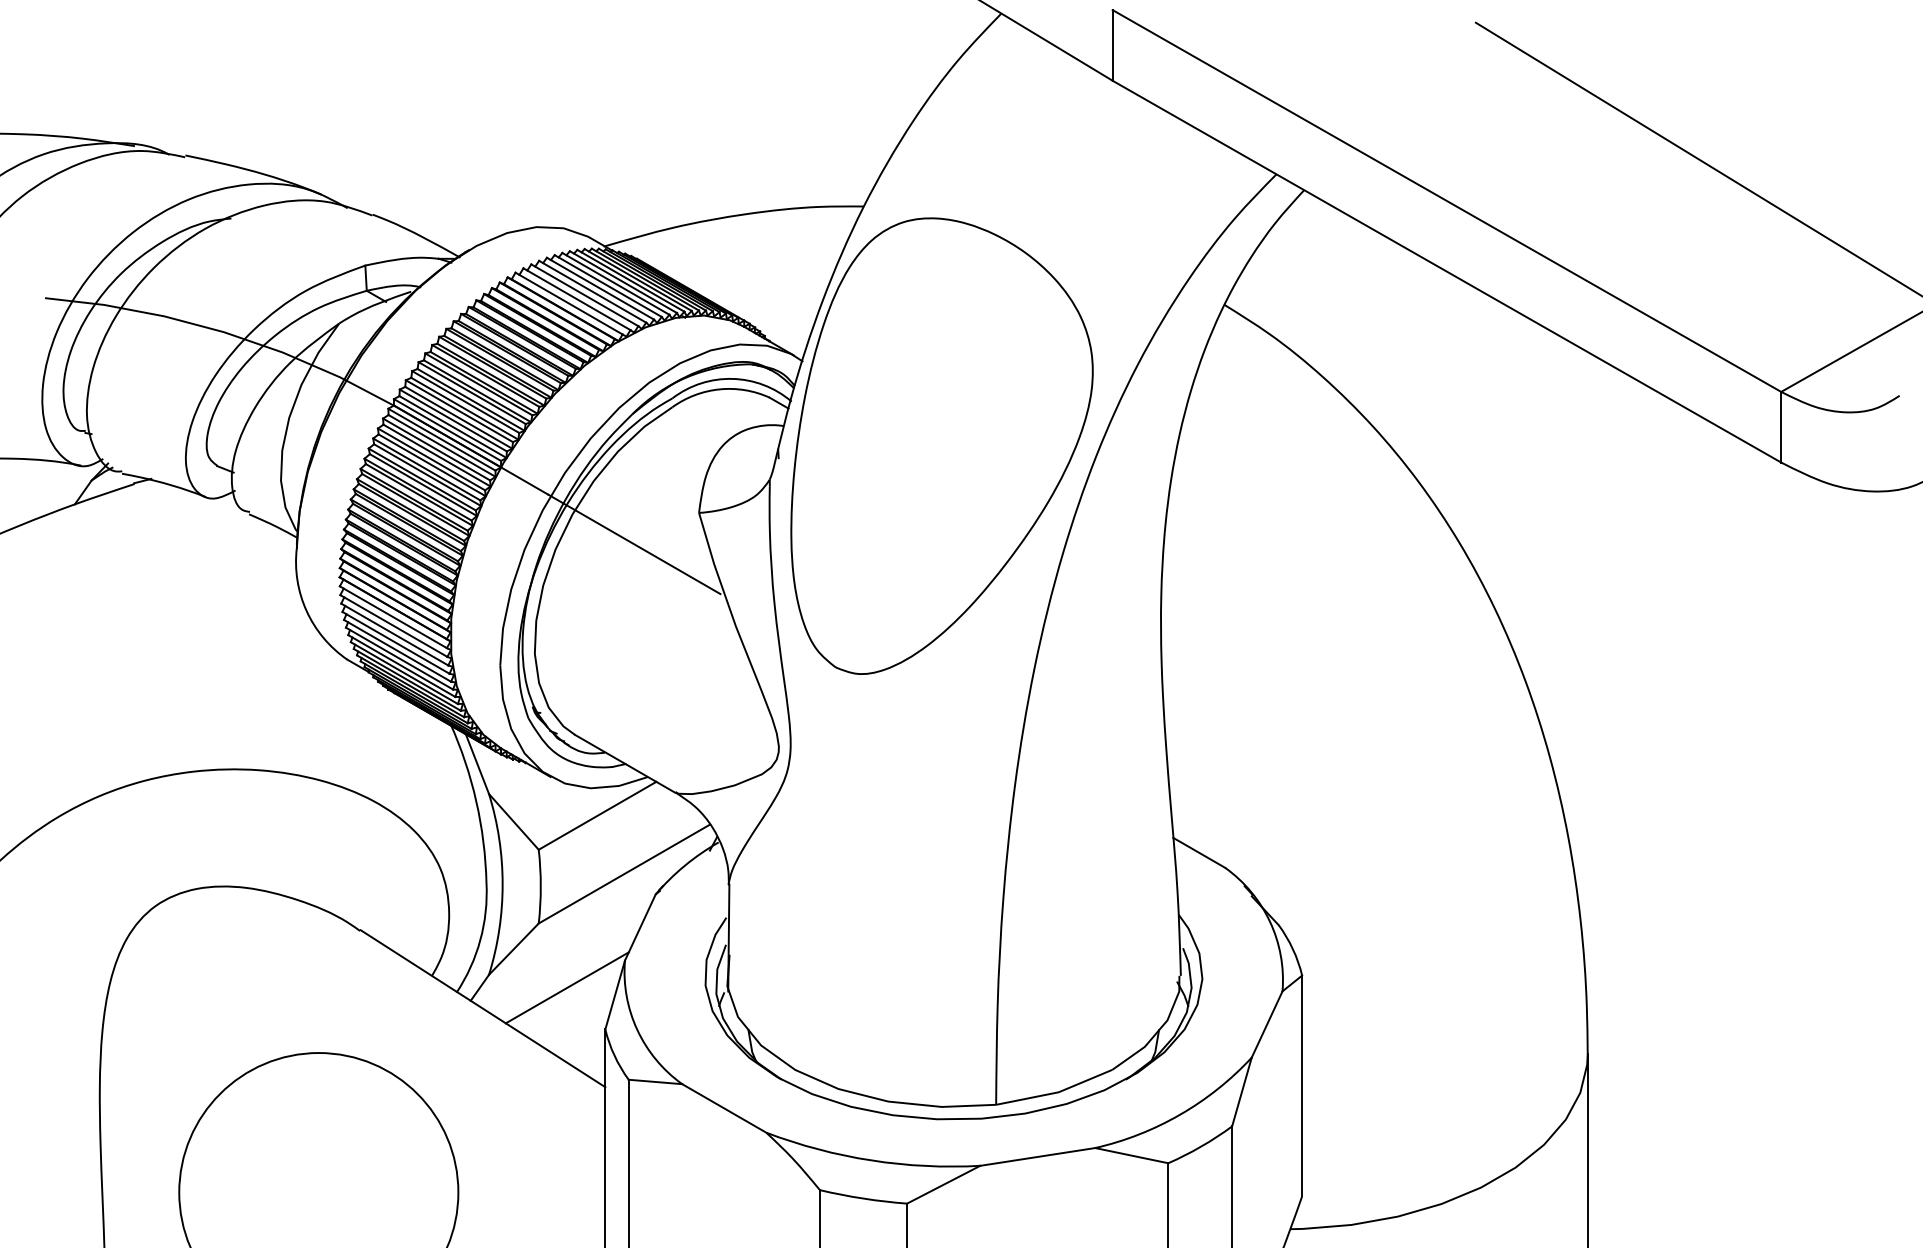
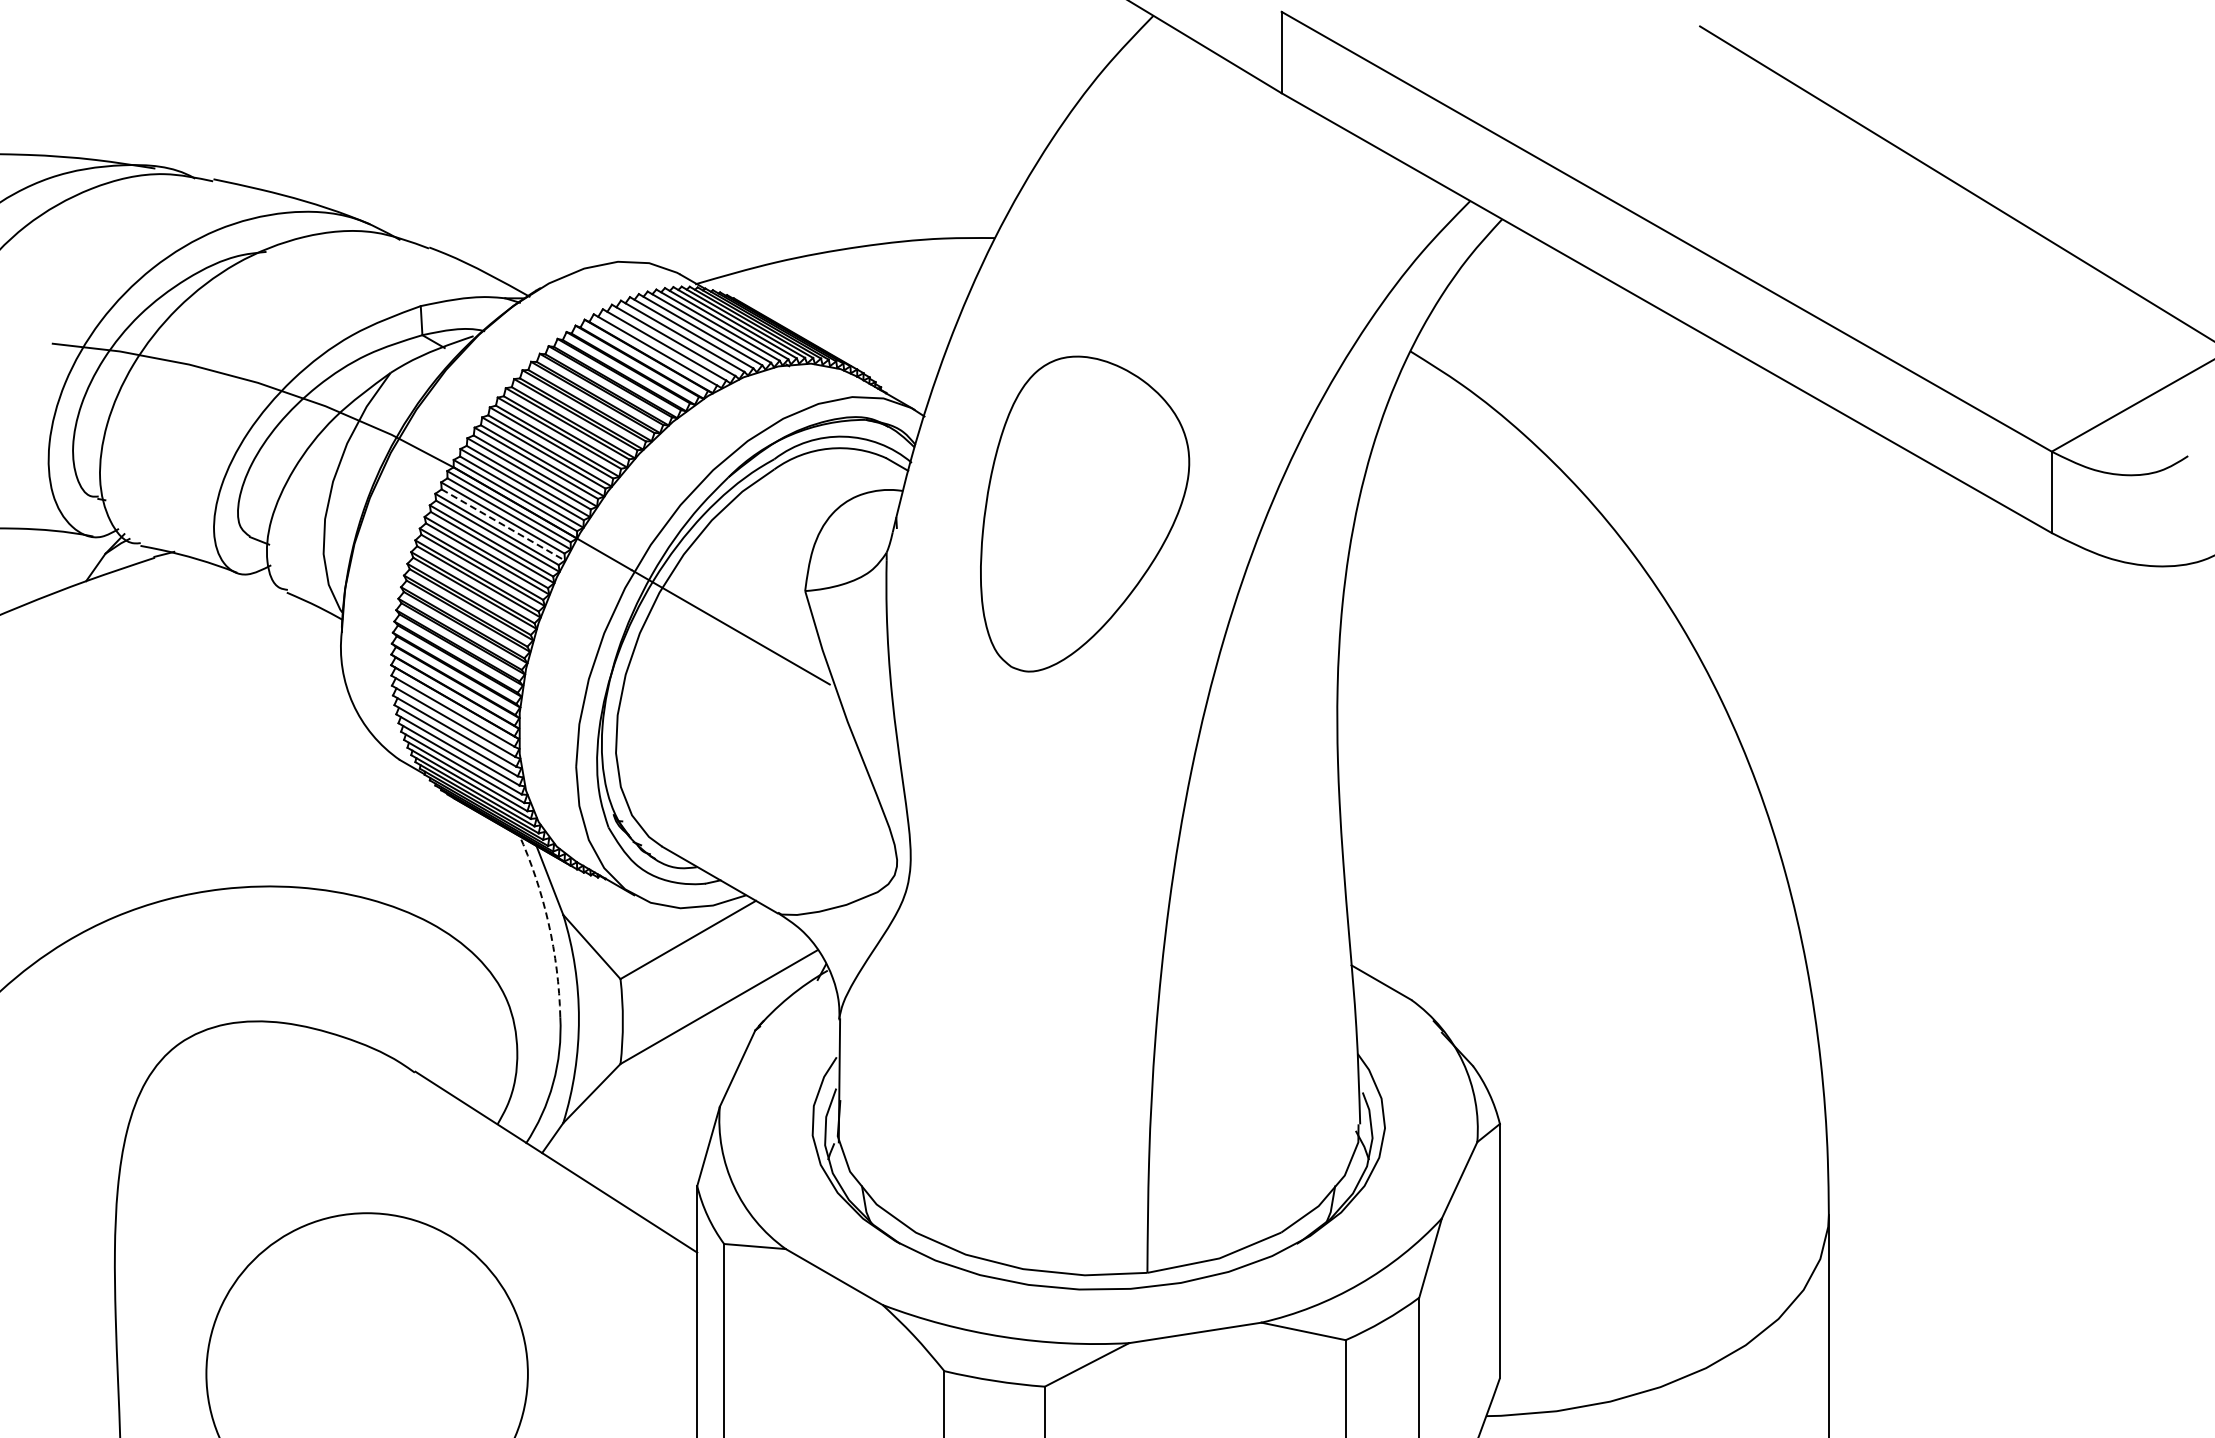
part: (941, 445) -> (1084, 513), size x0.6
line: (437, 456) -> (503, 525), solid -> dashed
arc: (476, 801) -> (548, 923), solid -> dashed
line: (567, 988) -> (653, 1138), removed

